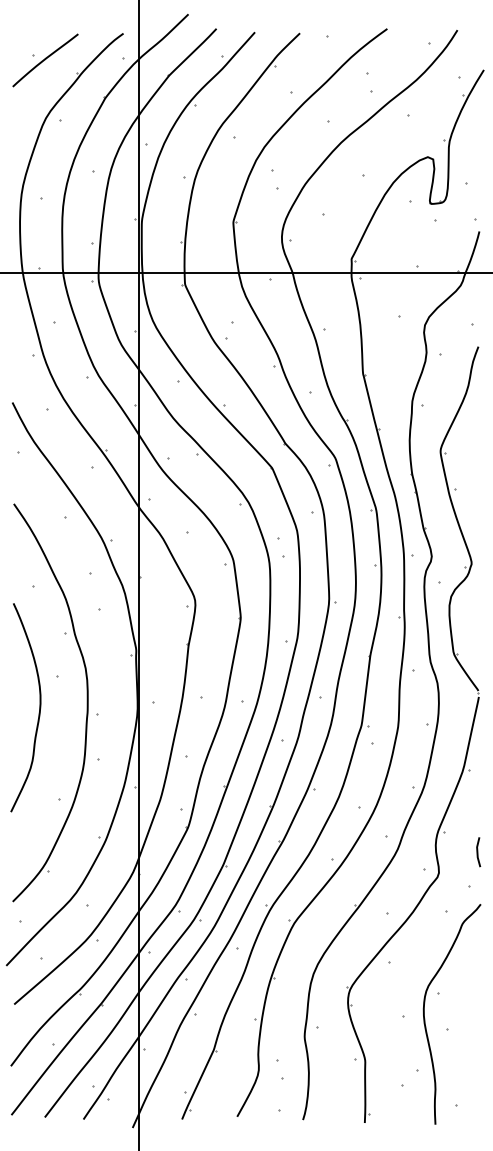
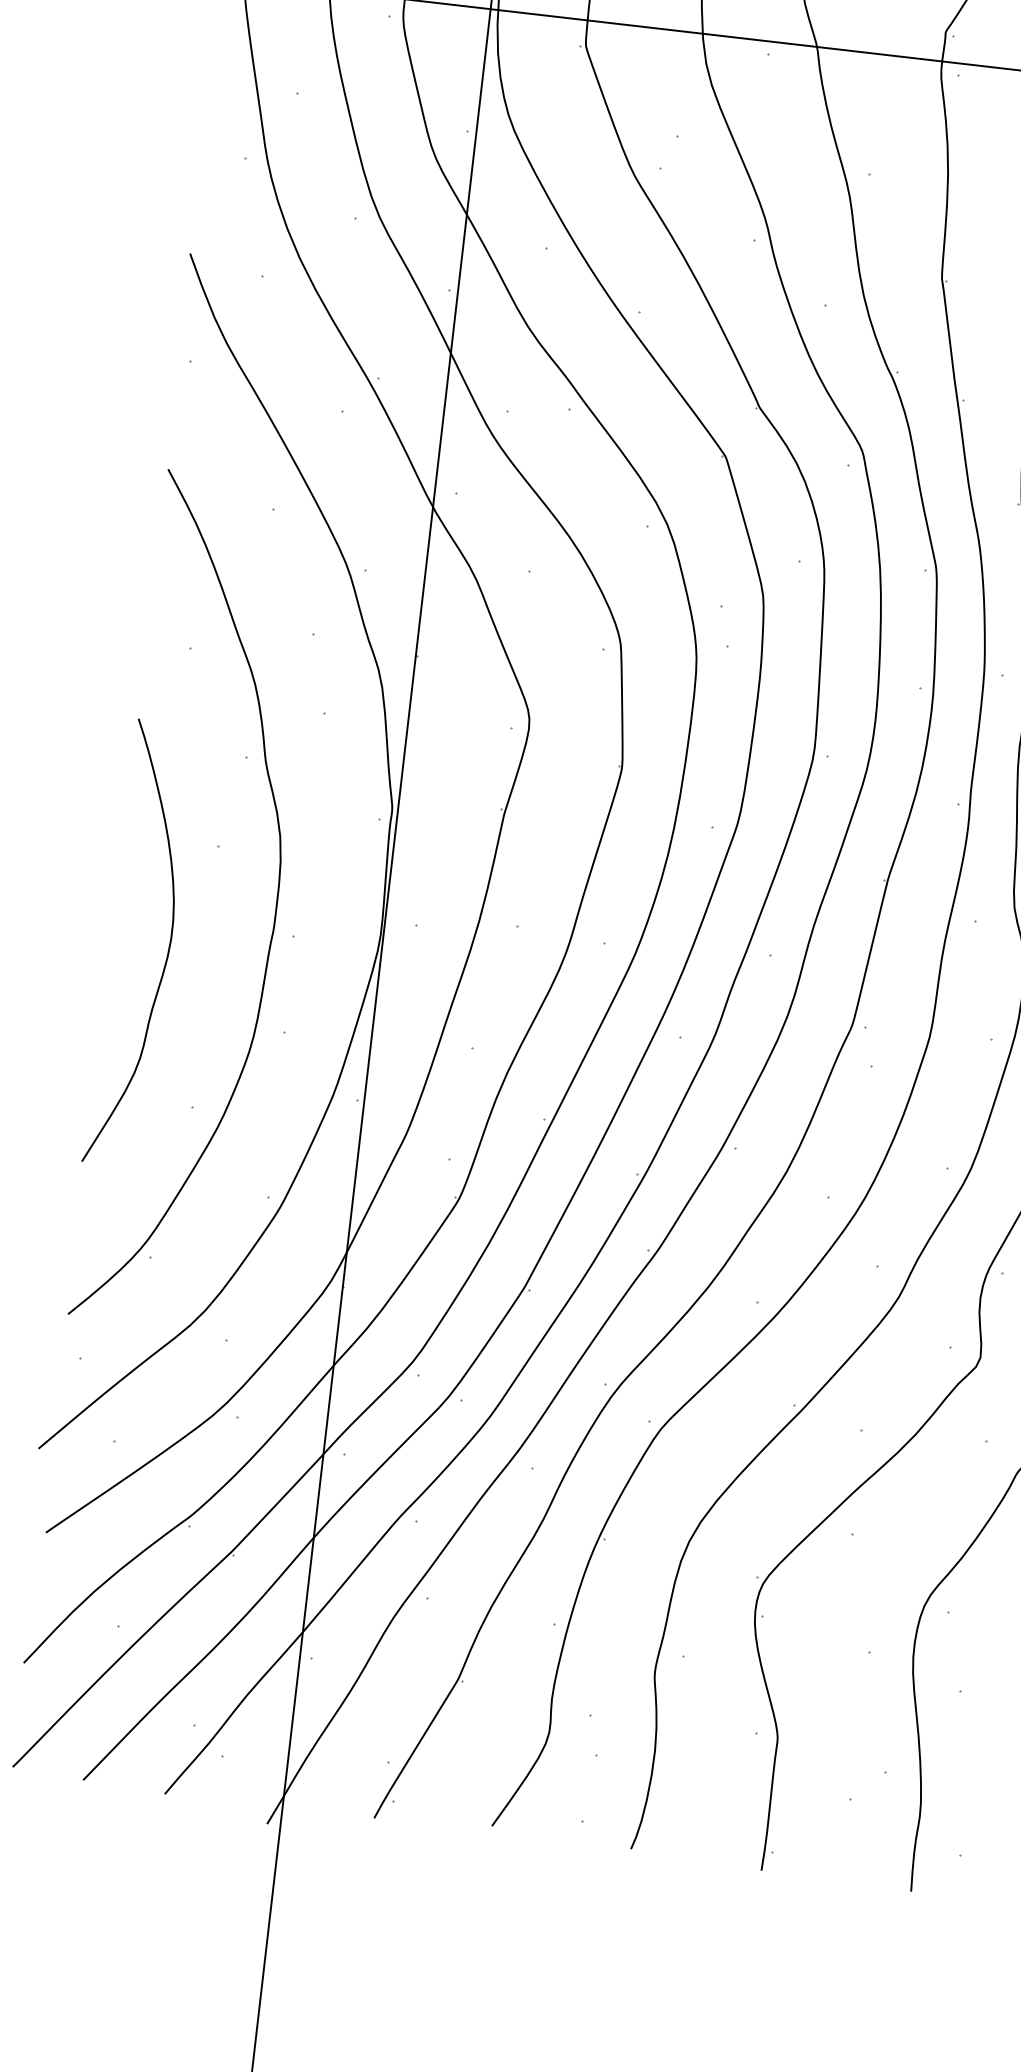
curve: (39, 707) -> (168, 946), moved

